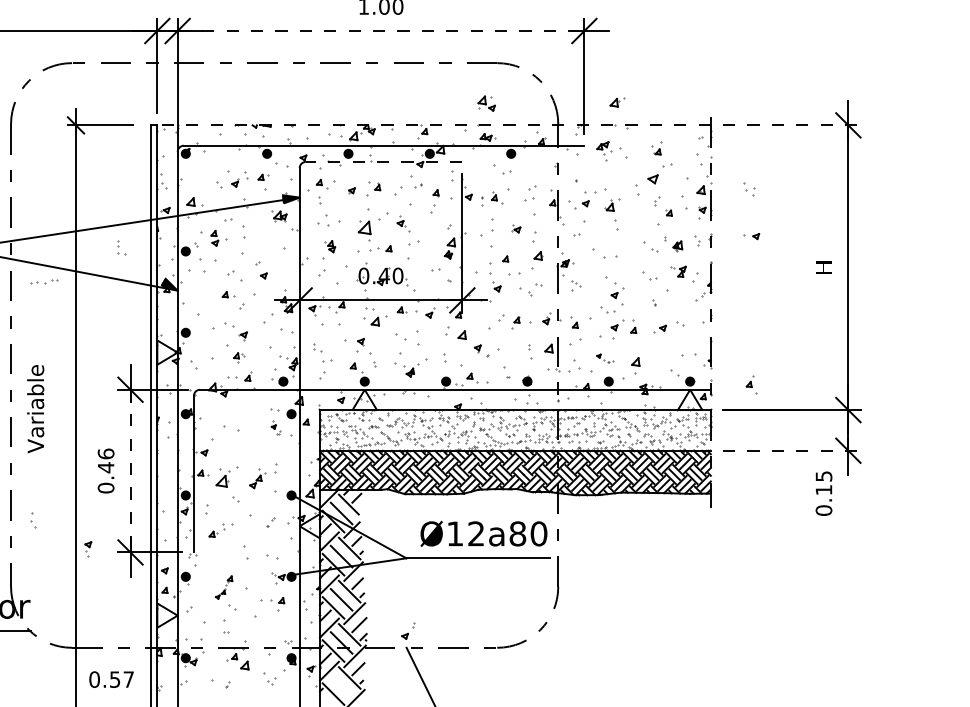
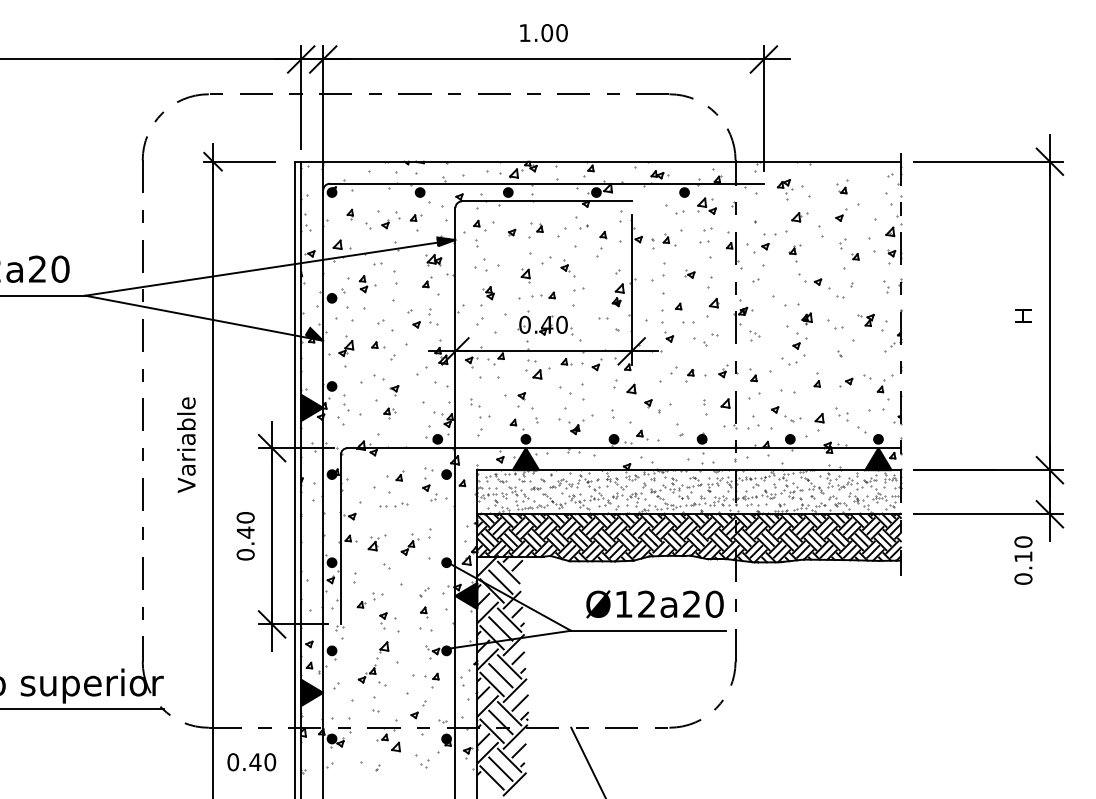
line: (381, 31) -> (544, 59), dashed -> solid
part: (486, 103) -> (706, 205), moved
part: (617, 103) -> (799, 217), moved
line: (434, 125) -> (601, 161), dashed -> solid
line: (792, 125) -> (989, 161), dashed -> solid
line: (383, 162) -> (546, 201), dashed -> solid
part: (201, 174) -> (349, 214), added
part: (656, 174) -> (841, 214), size x0.62
part: (748, 189) -> (841, 414), moved
part: (612, 210) -> (794, 253), size x0.71
part: (364, 230) -> (525, 275), size x0.62
part: (752, 235) -> (813, 281), moved
part: (273, 236) -> (427, 282), added
part: (677, 246) -> (806, 318), moved
part: (121, 247) -> (433, 316), moved
part: (44, 281) -> (393, 504), moved
part: (199, 295) -> (346, 346), added
part: (617, 325) -> (799, 378), removed
fill: (167, 352) -> (312, 407), added
part: (605, 358) -> (786, 414), size x1.67
part: (244, 376) -> (395, 475), moved
part: (751, 384) -> (882, 389), moved
fill: (364, 400) -> (525, 459), added
fill: (690, 400) -> (878, 459), added
text: (35, 408) -> (186, 444), moved
part: (275, 427) -> (429, 489), size x1.43
line: (792, 450) -> (989, 514), dashed -> solid
text: (105, 453) -> (245, 517), 0.46 -> 0.40
line: (130, 471) -> (272, 536), dashed -> solid
text: (824, 475) -> (1023, 541), 0.15 -> 0.10
part: (226, 476) -> (376, 542), size x0.71
part: (33, 520) -> (346, 402), moved
fill: (309, 525) -> (466, 595), added
text: (517, 533) -> (691, 603), Ø12a80 -> Ø12a20
part: (271, 541) -> (424, 612), added
part: (88, 548) -> (383, 620), moved
part: (224, 587) -> (373, 662), size x1.67
fill: (167, 615) -> (312, 692), added
part: (408, 630) -> (418, 709), moved
text: (121, 679) -> (262, 762), 0.57 -> 0.40
line: (341, 685) -> (500, 768), added

